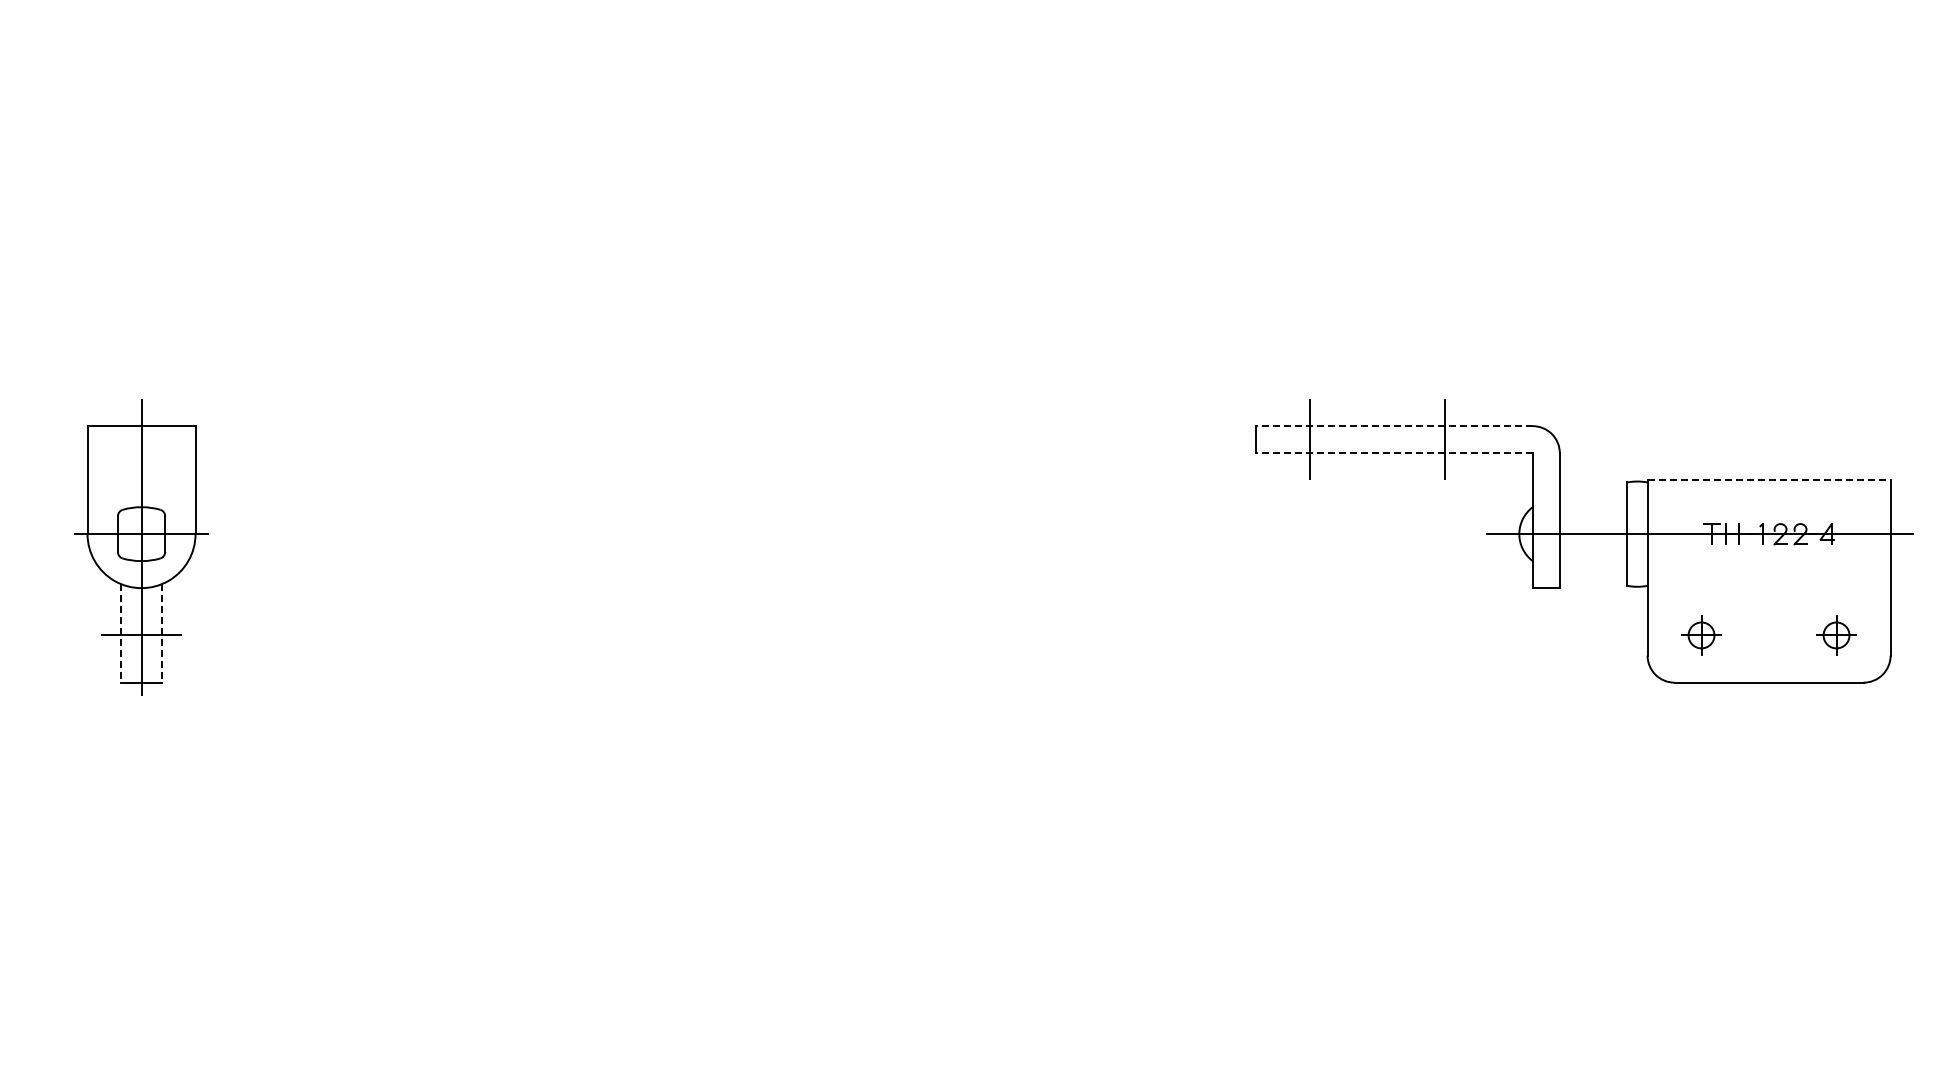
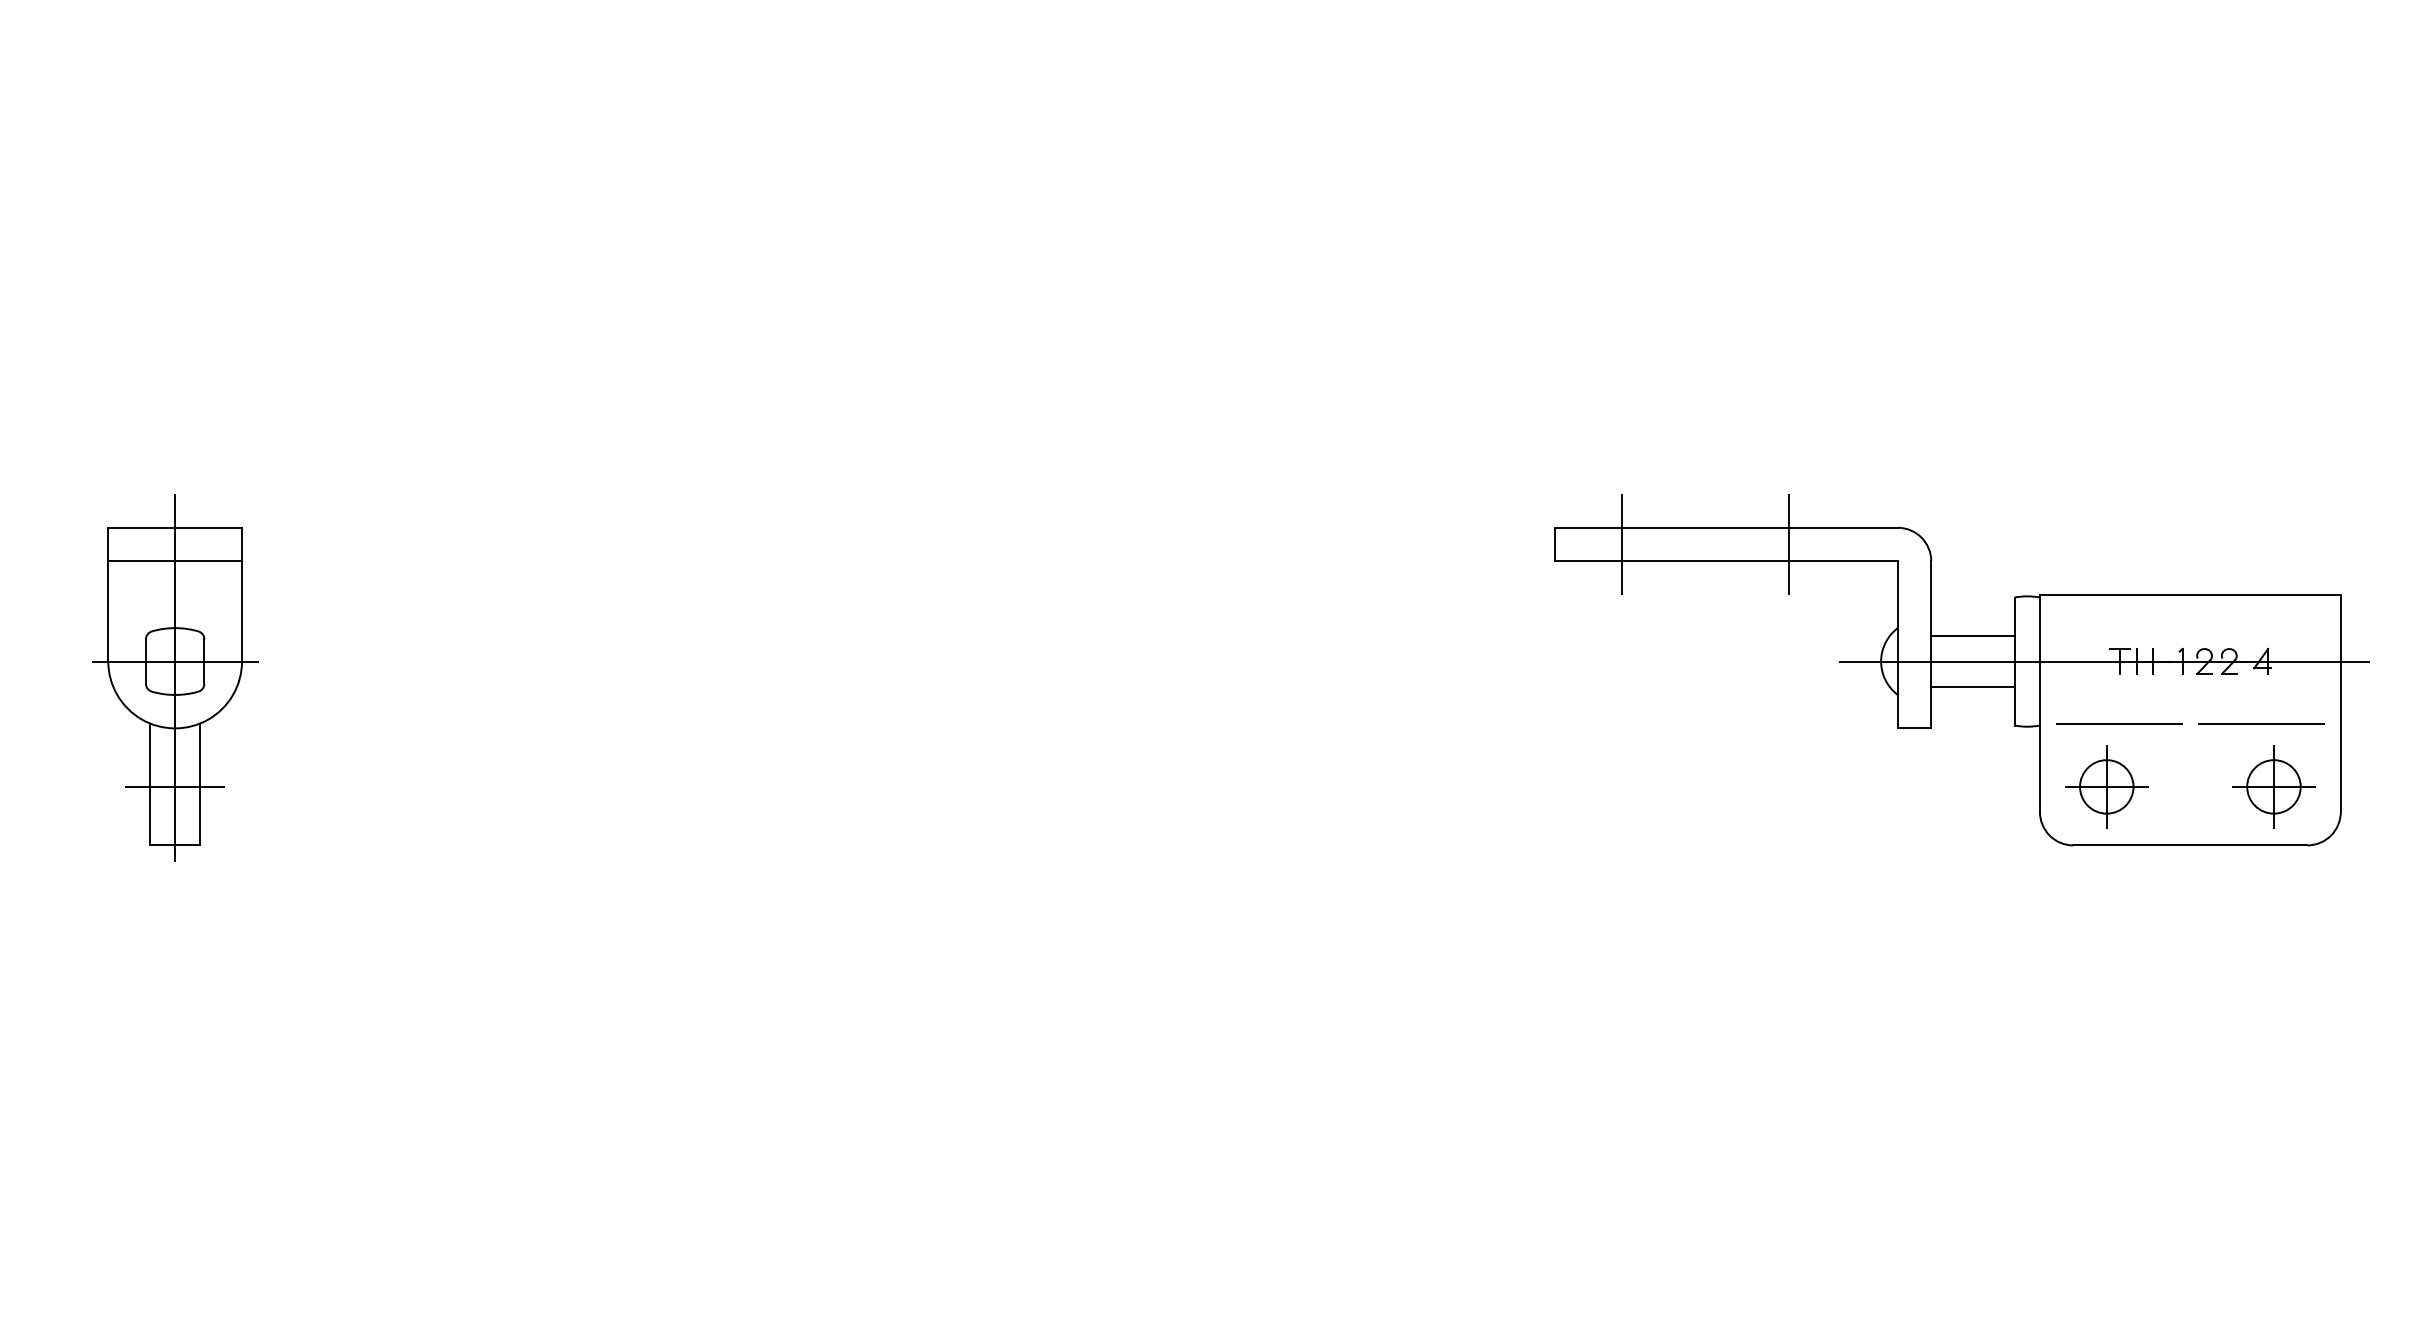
line: (1393, 426) -> (1725, 528), dashed -> solid
line: (141, 453) -> (175, 561), added
line: (1393, 453) -> (1725, 561), dashed -> solid
line: (1769, 480) -> (2190, 595), dashed -> solid
line: (1593, 513) -> (1972, 635), added
line: (1593, 554) -> (1972, 686), added
line: (1711, 584) -> (2119, 723), added
line: (1826, 584) -> (2261, 723), added
line: (121, 633) -> (150, 784), dashed -> solid
line: (161, 633) -> (199, 784), dashed -> solid
part: (1701, 635) -> (2106, 787), size x1.67
part: (1836, 635) -> (2273, 787), size x1.67

